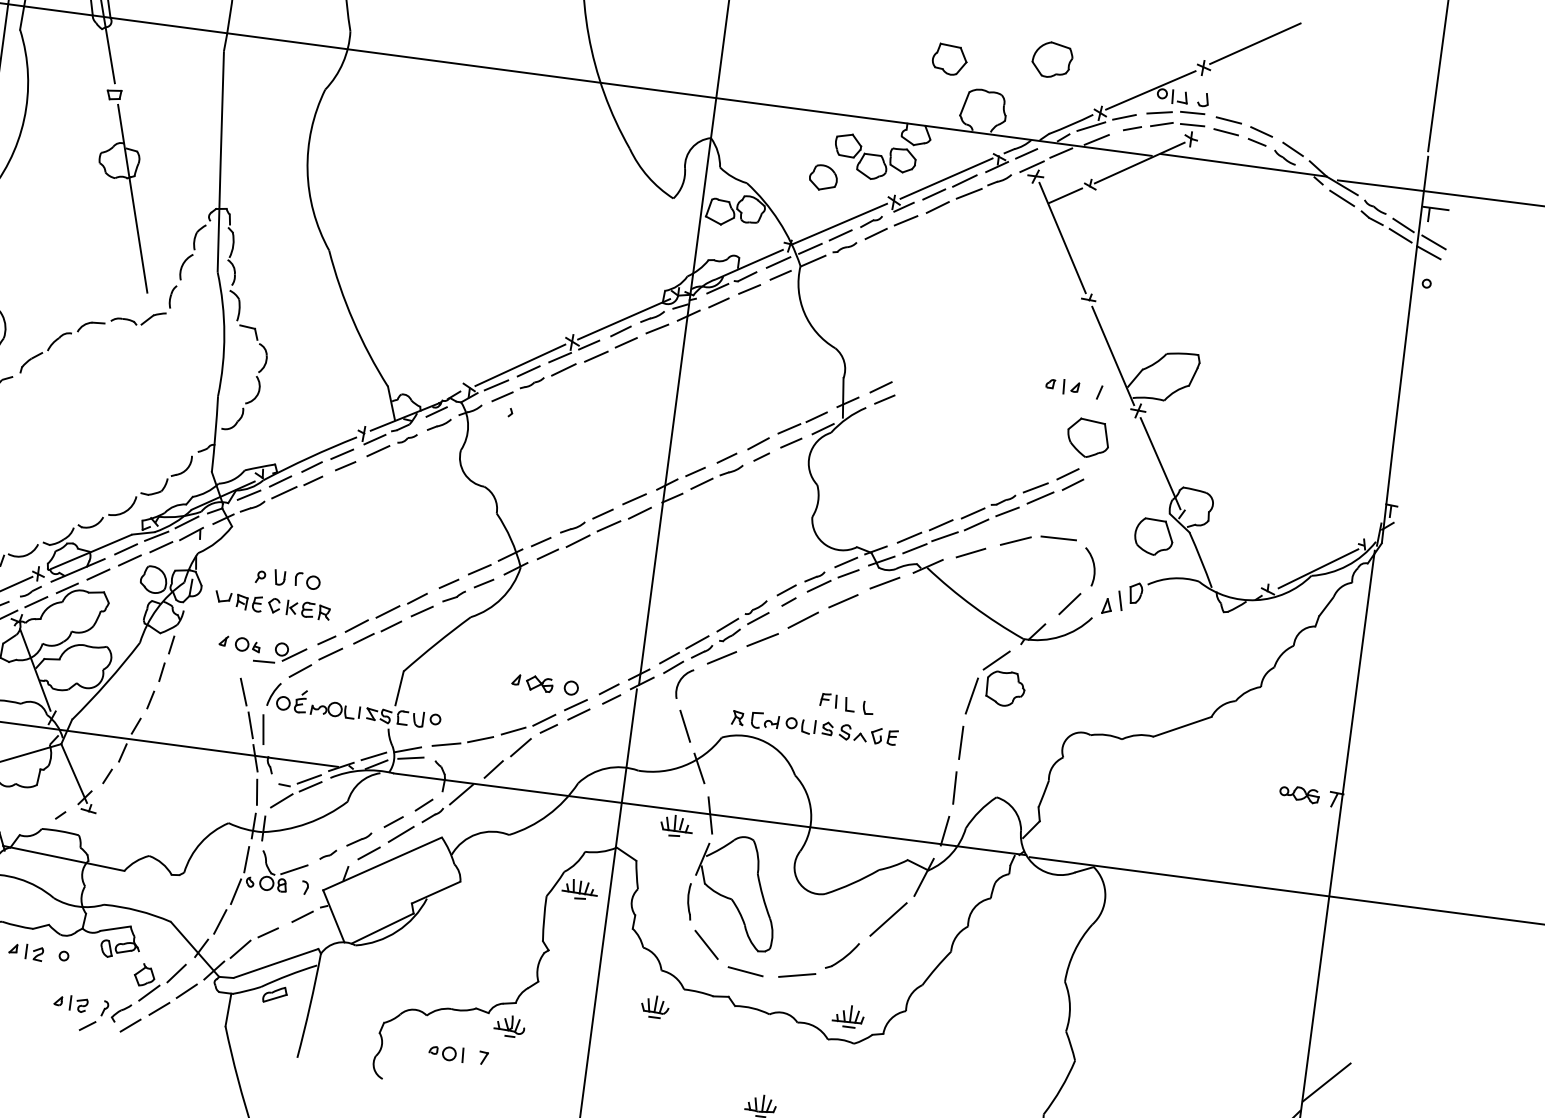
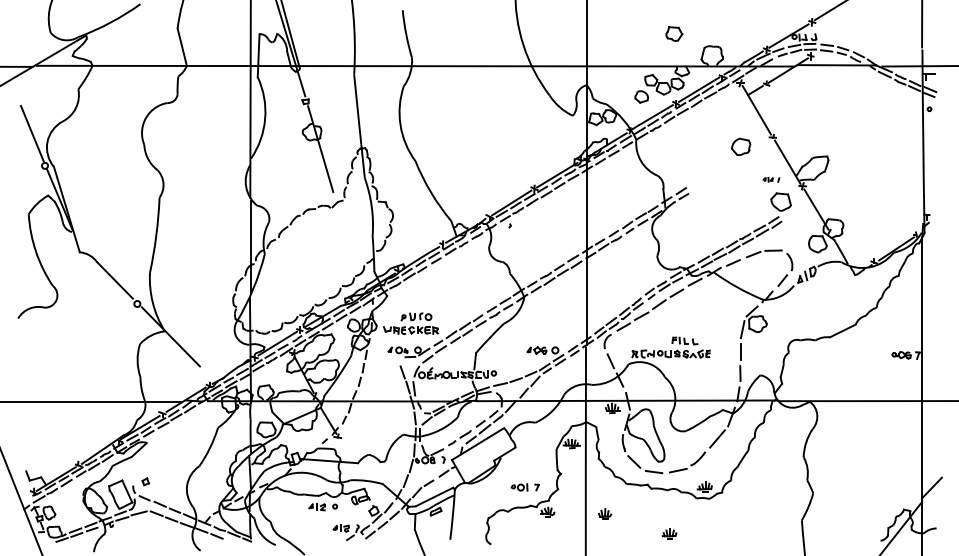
part: (950, 58) -> (674, 33), moved
part: (1053, 59) -> (741, 146), moved
part: (1074, 387) -> (771, 179), size x0.6
part: (656, 1005) -> (605, 513), moved
part: (456, 1054) -> (524, 487), moved

